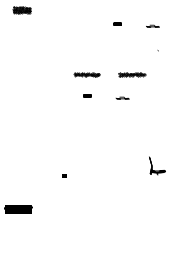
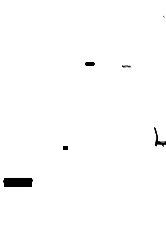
hatch: (86, 74) -> (88, 41), removed
part: (132, 74) -> (136, 41), size x0.7
part: (122, 97) -> (126, 65), size x0.6

